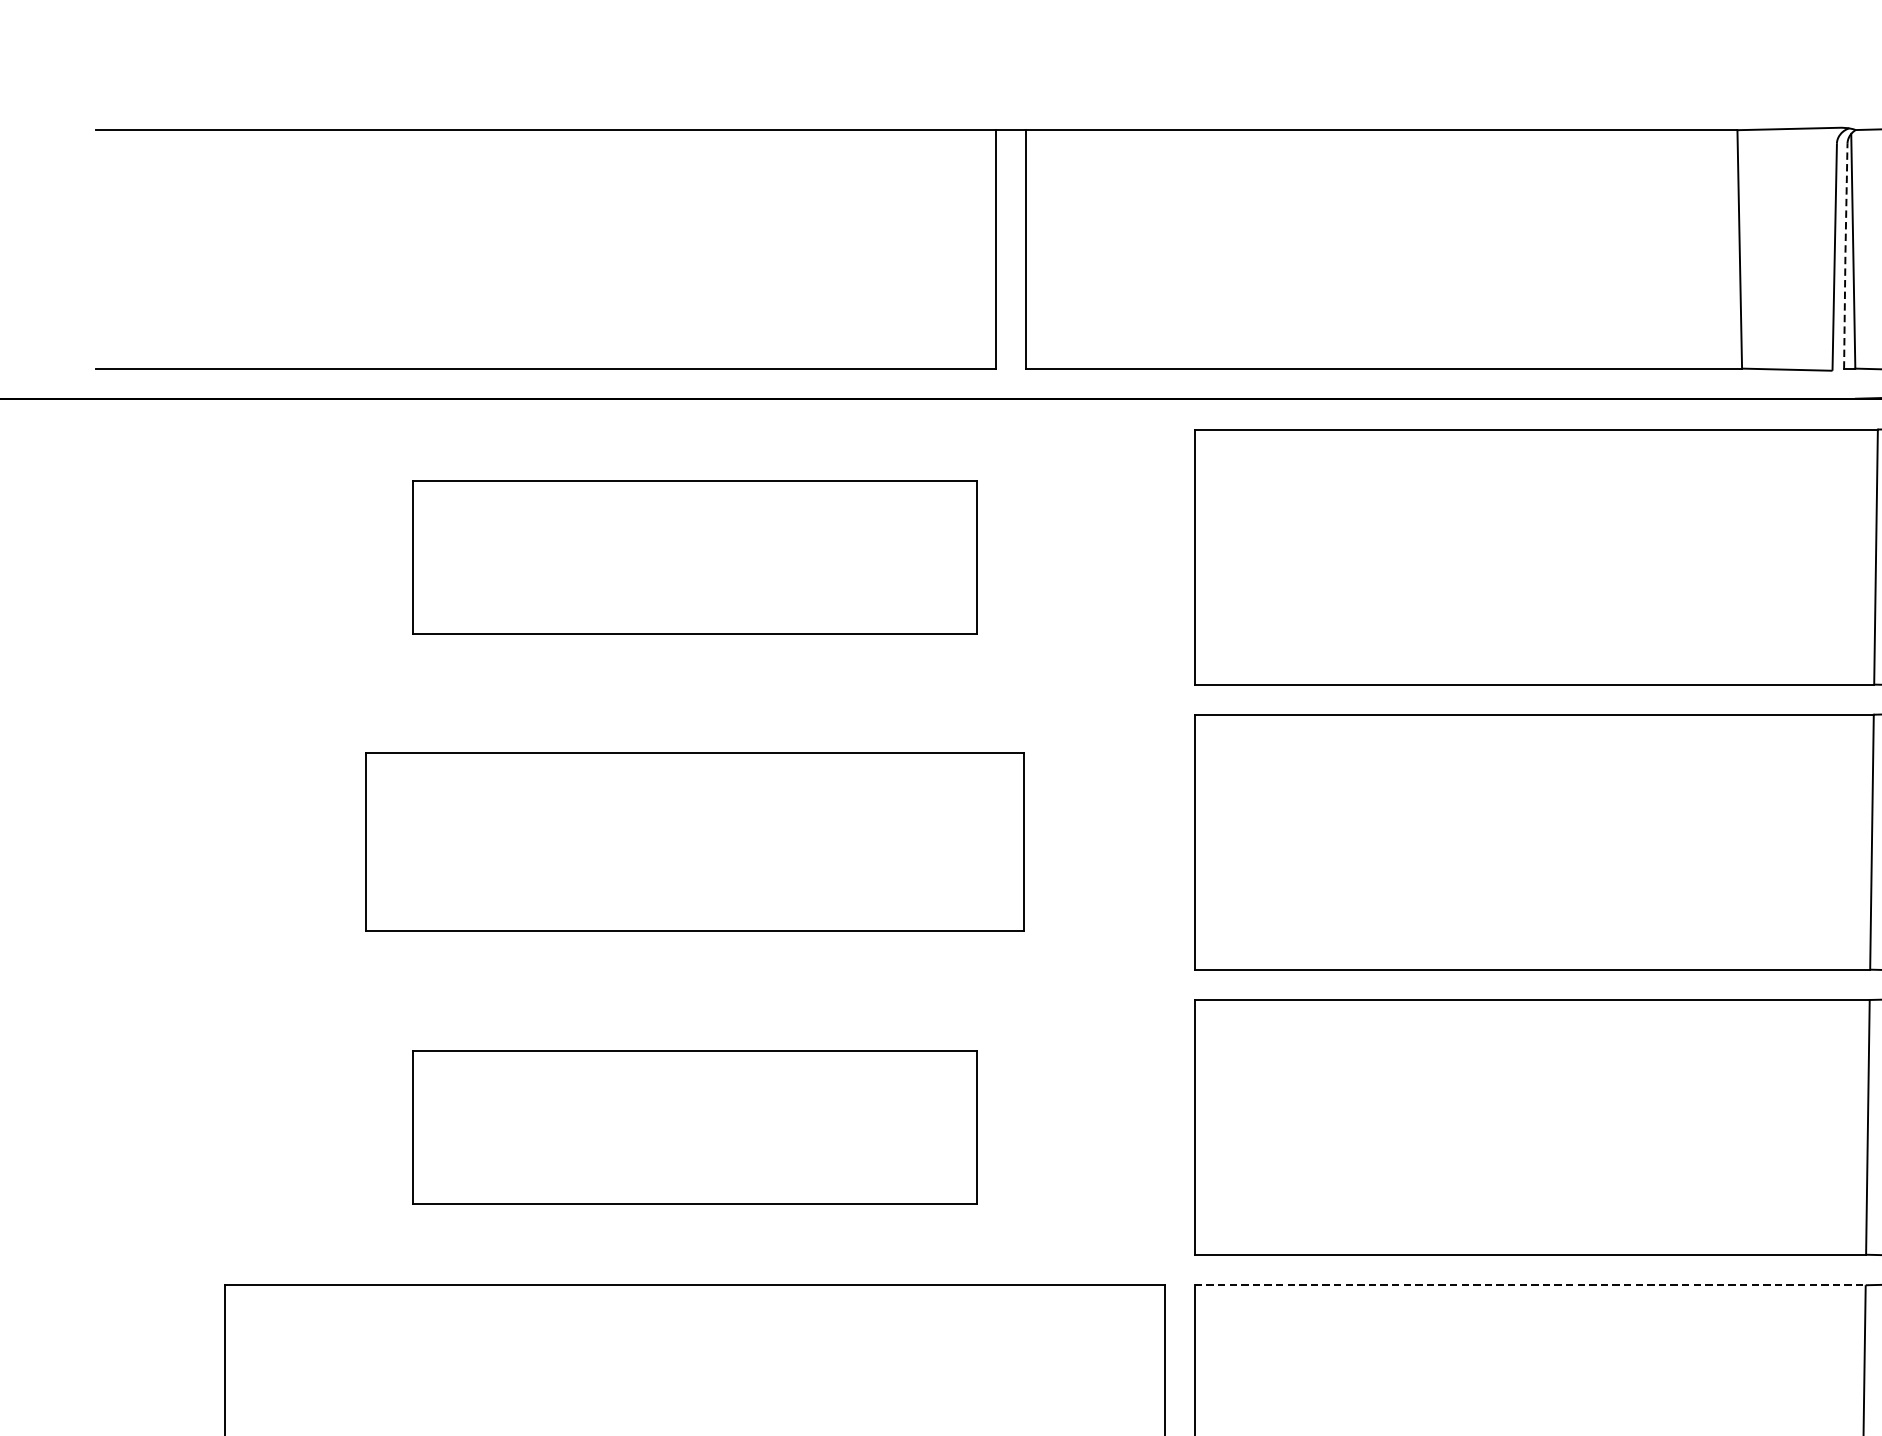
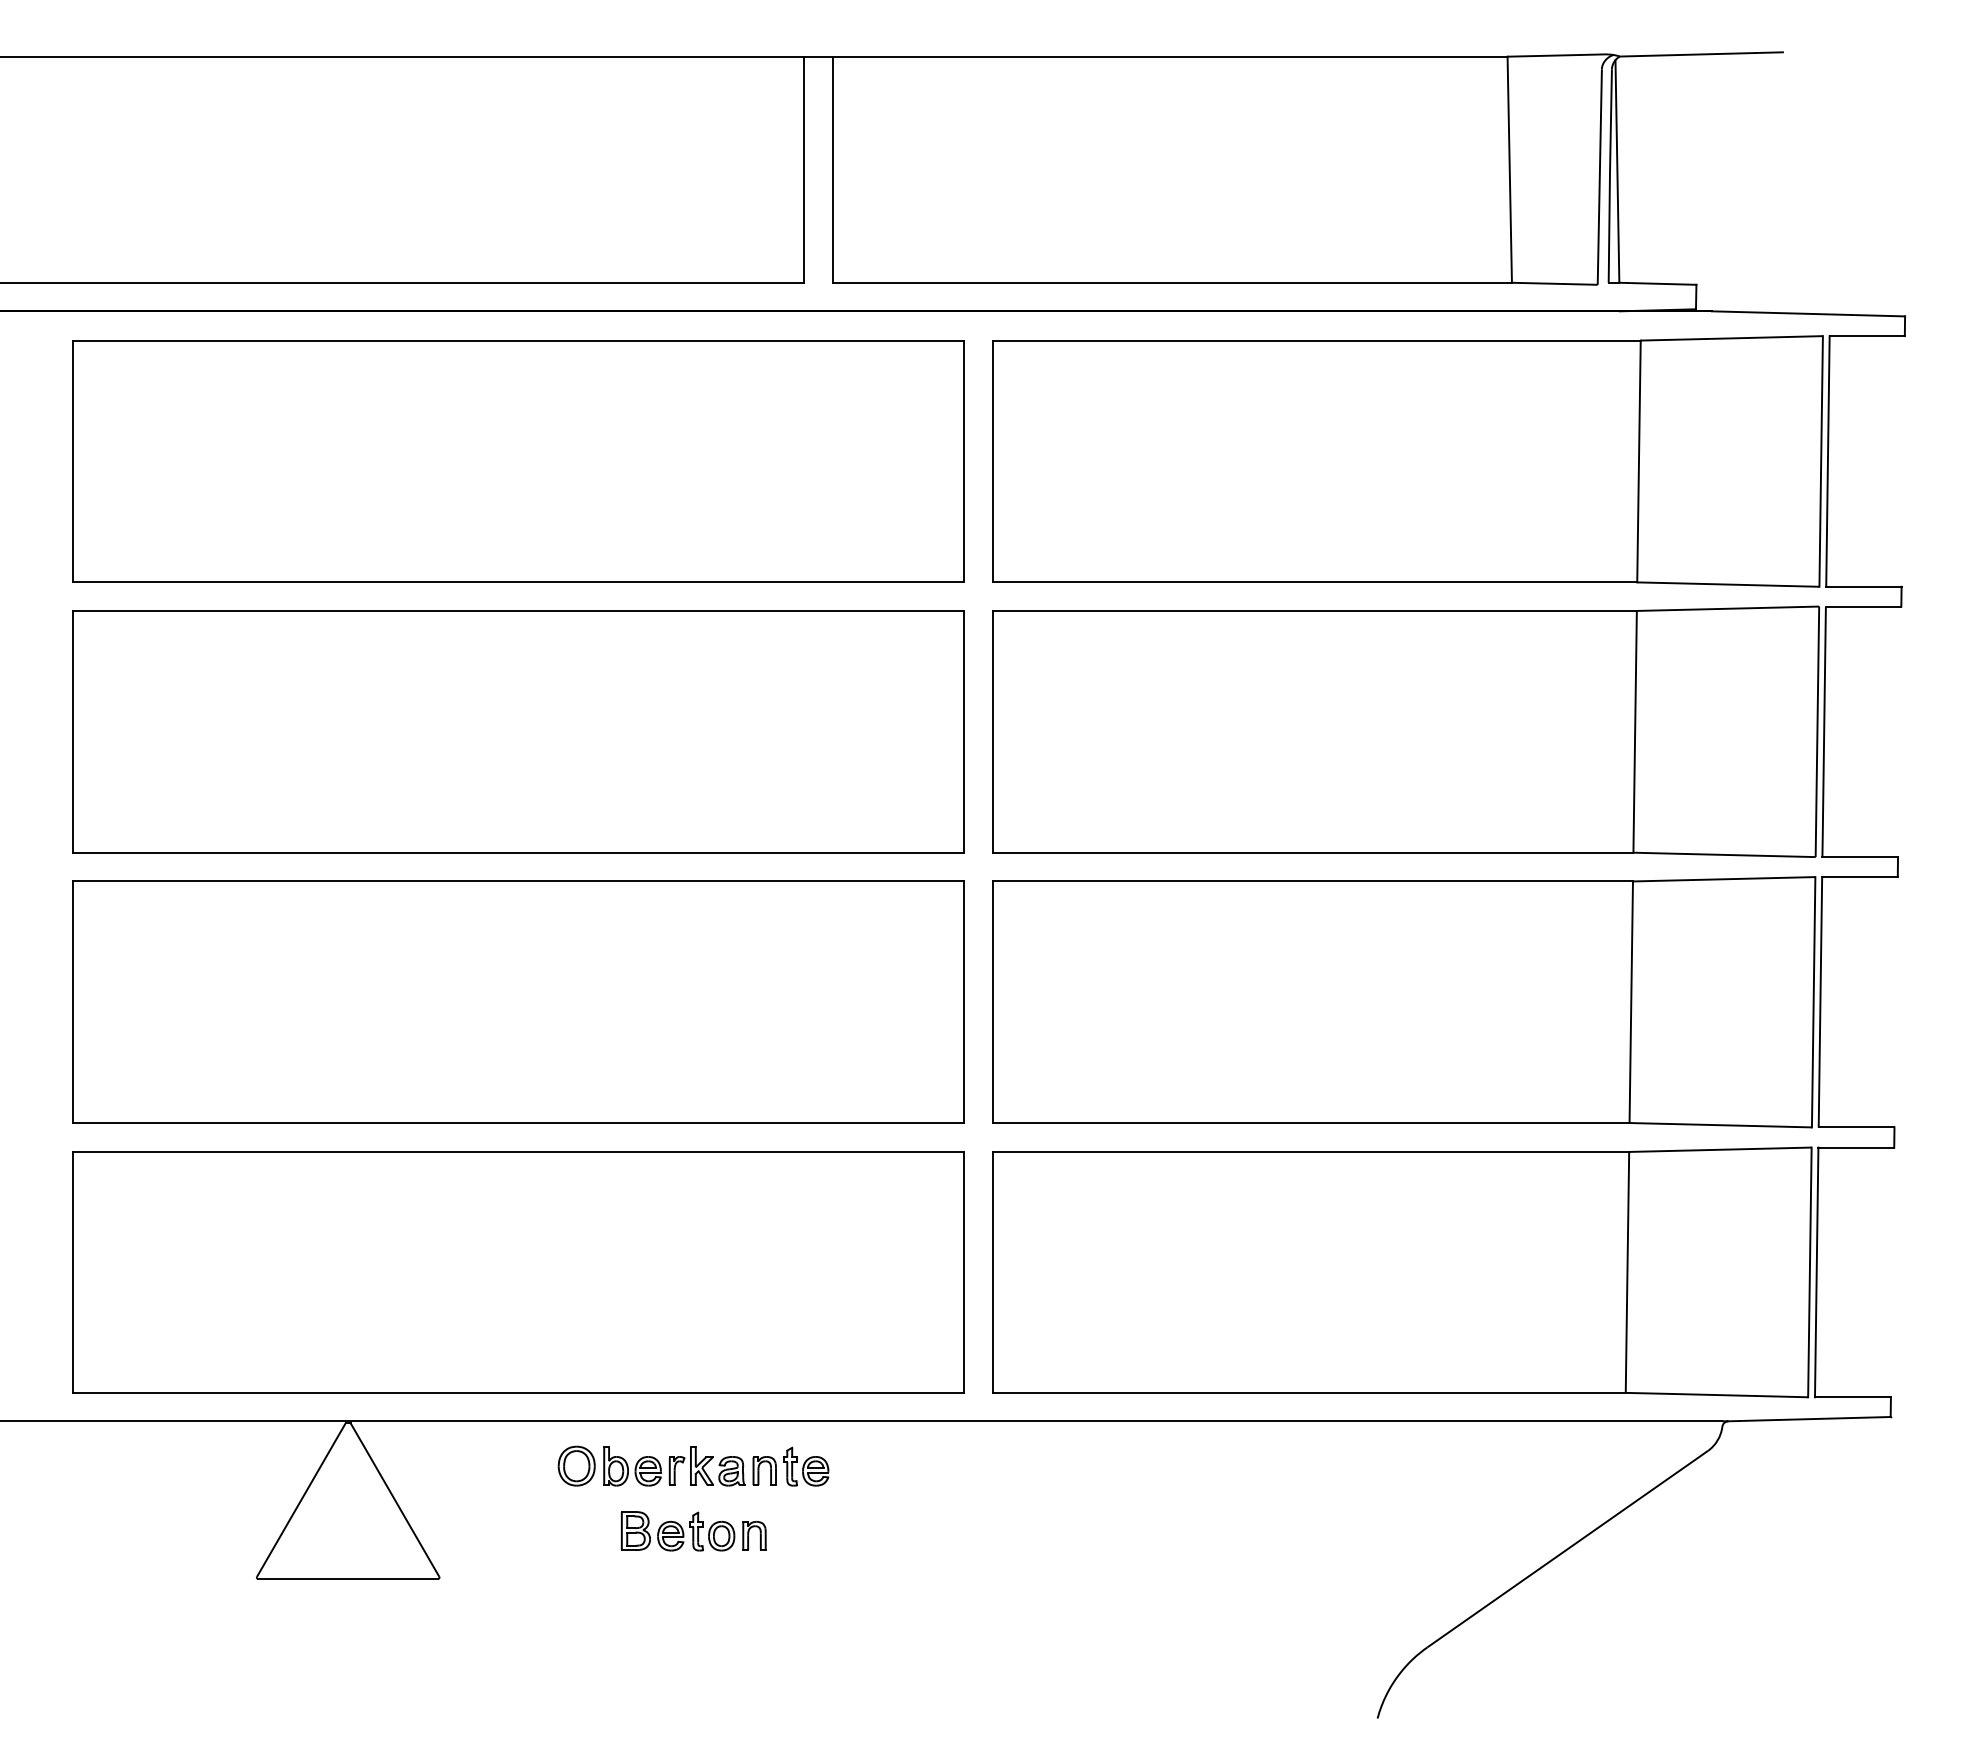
line: (1844, 254) -> (1609, 174), dashed -> solid
part: (694, 557) -> (518, 461), size x1.67
part: (694, 841) -> (518, 731), size x1.43
part: (694, 1126) -> (518, 1001), size x1.67
line: (1530, 1284) -> (1311, 1151), dashed -> solid

